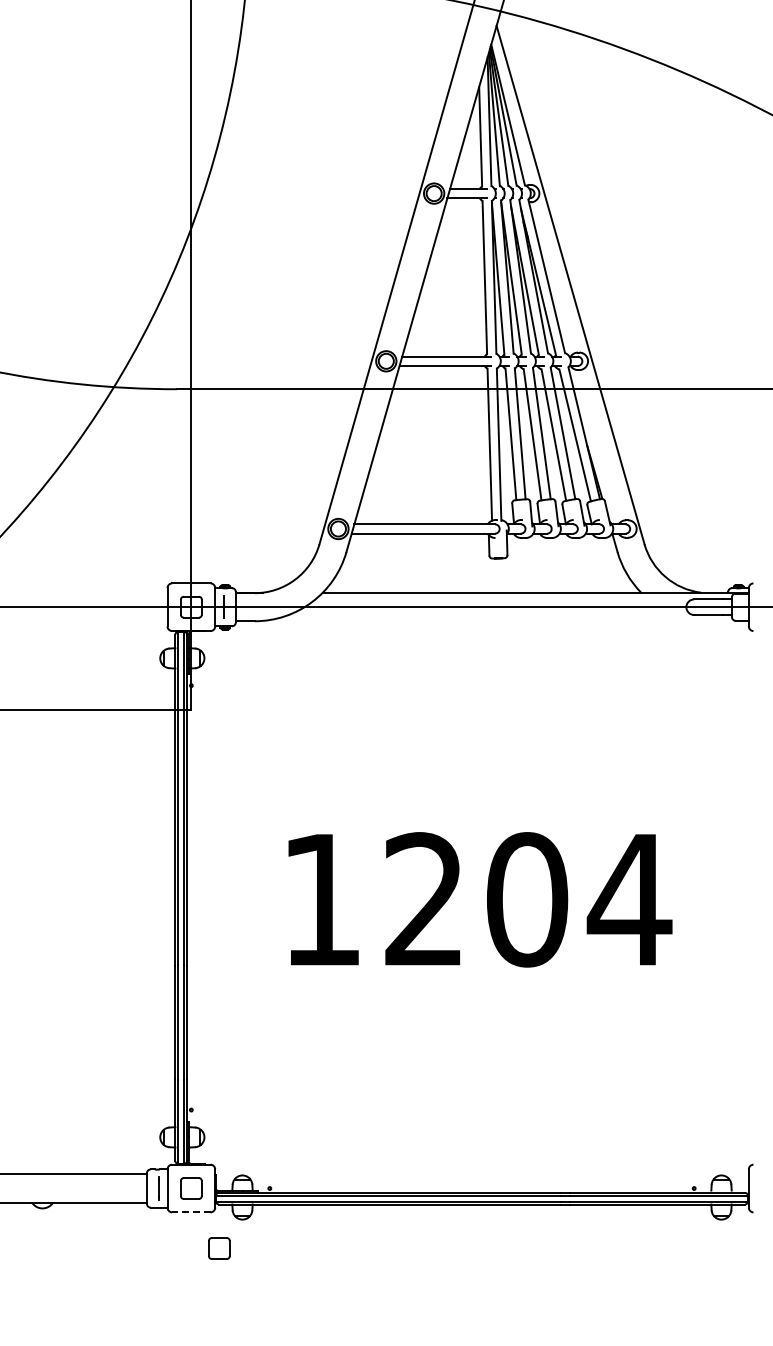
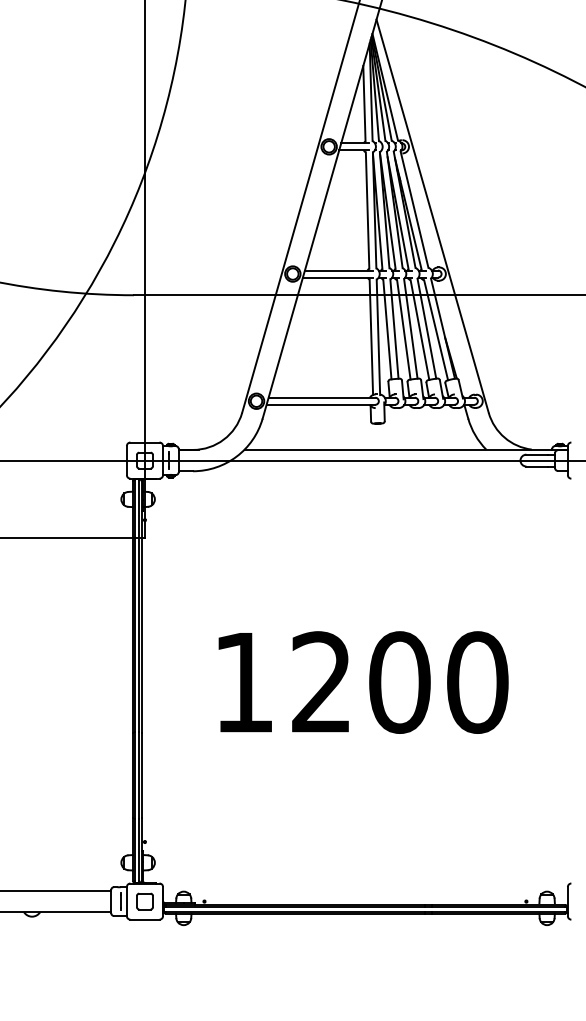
text: (629, 899) -> (477, 682), 1204 -> 1200
line: (190, 1212) -> (144, 919), dashed -> solid
part: (219, 1248) -> (166, 947), removed

